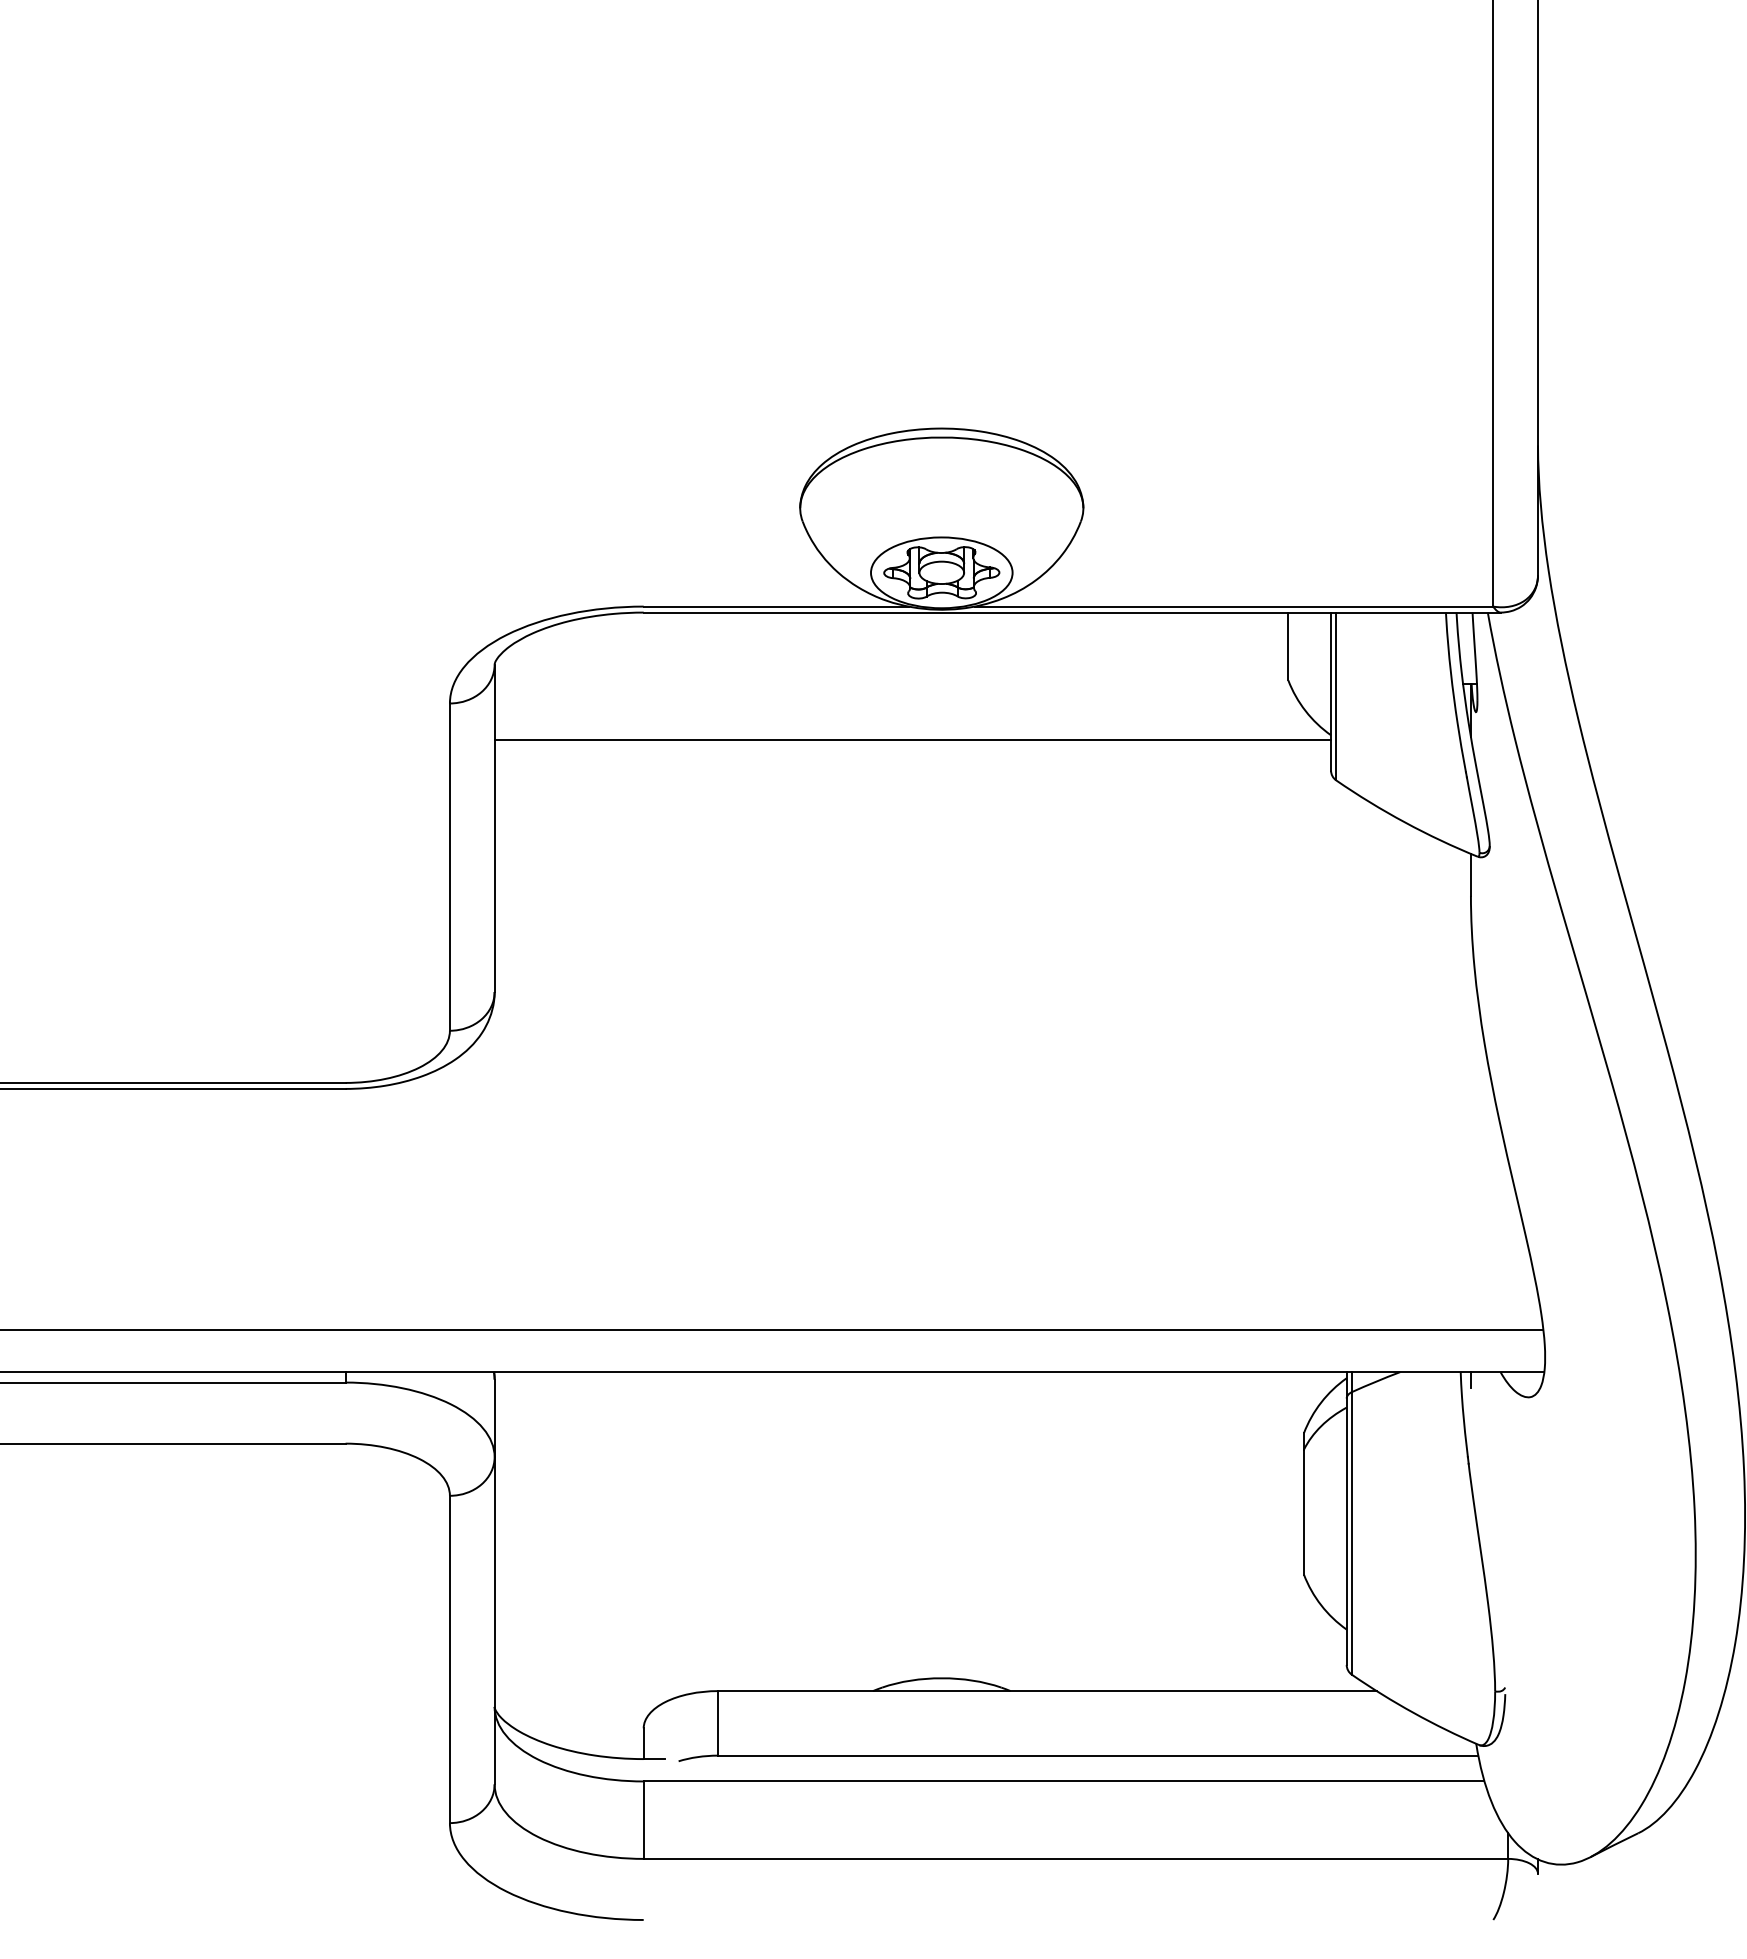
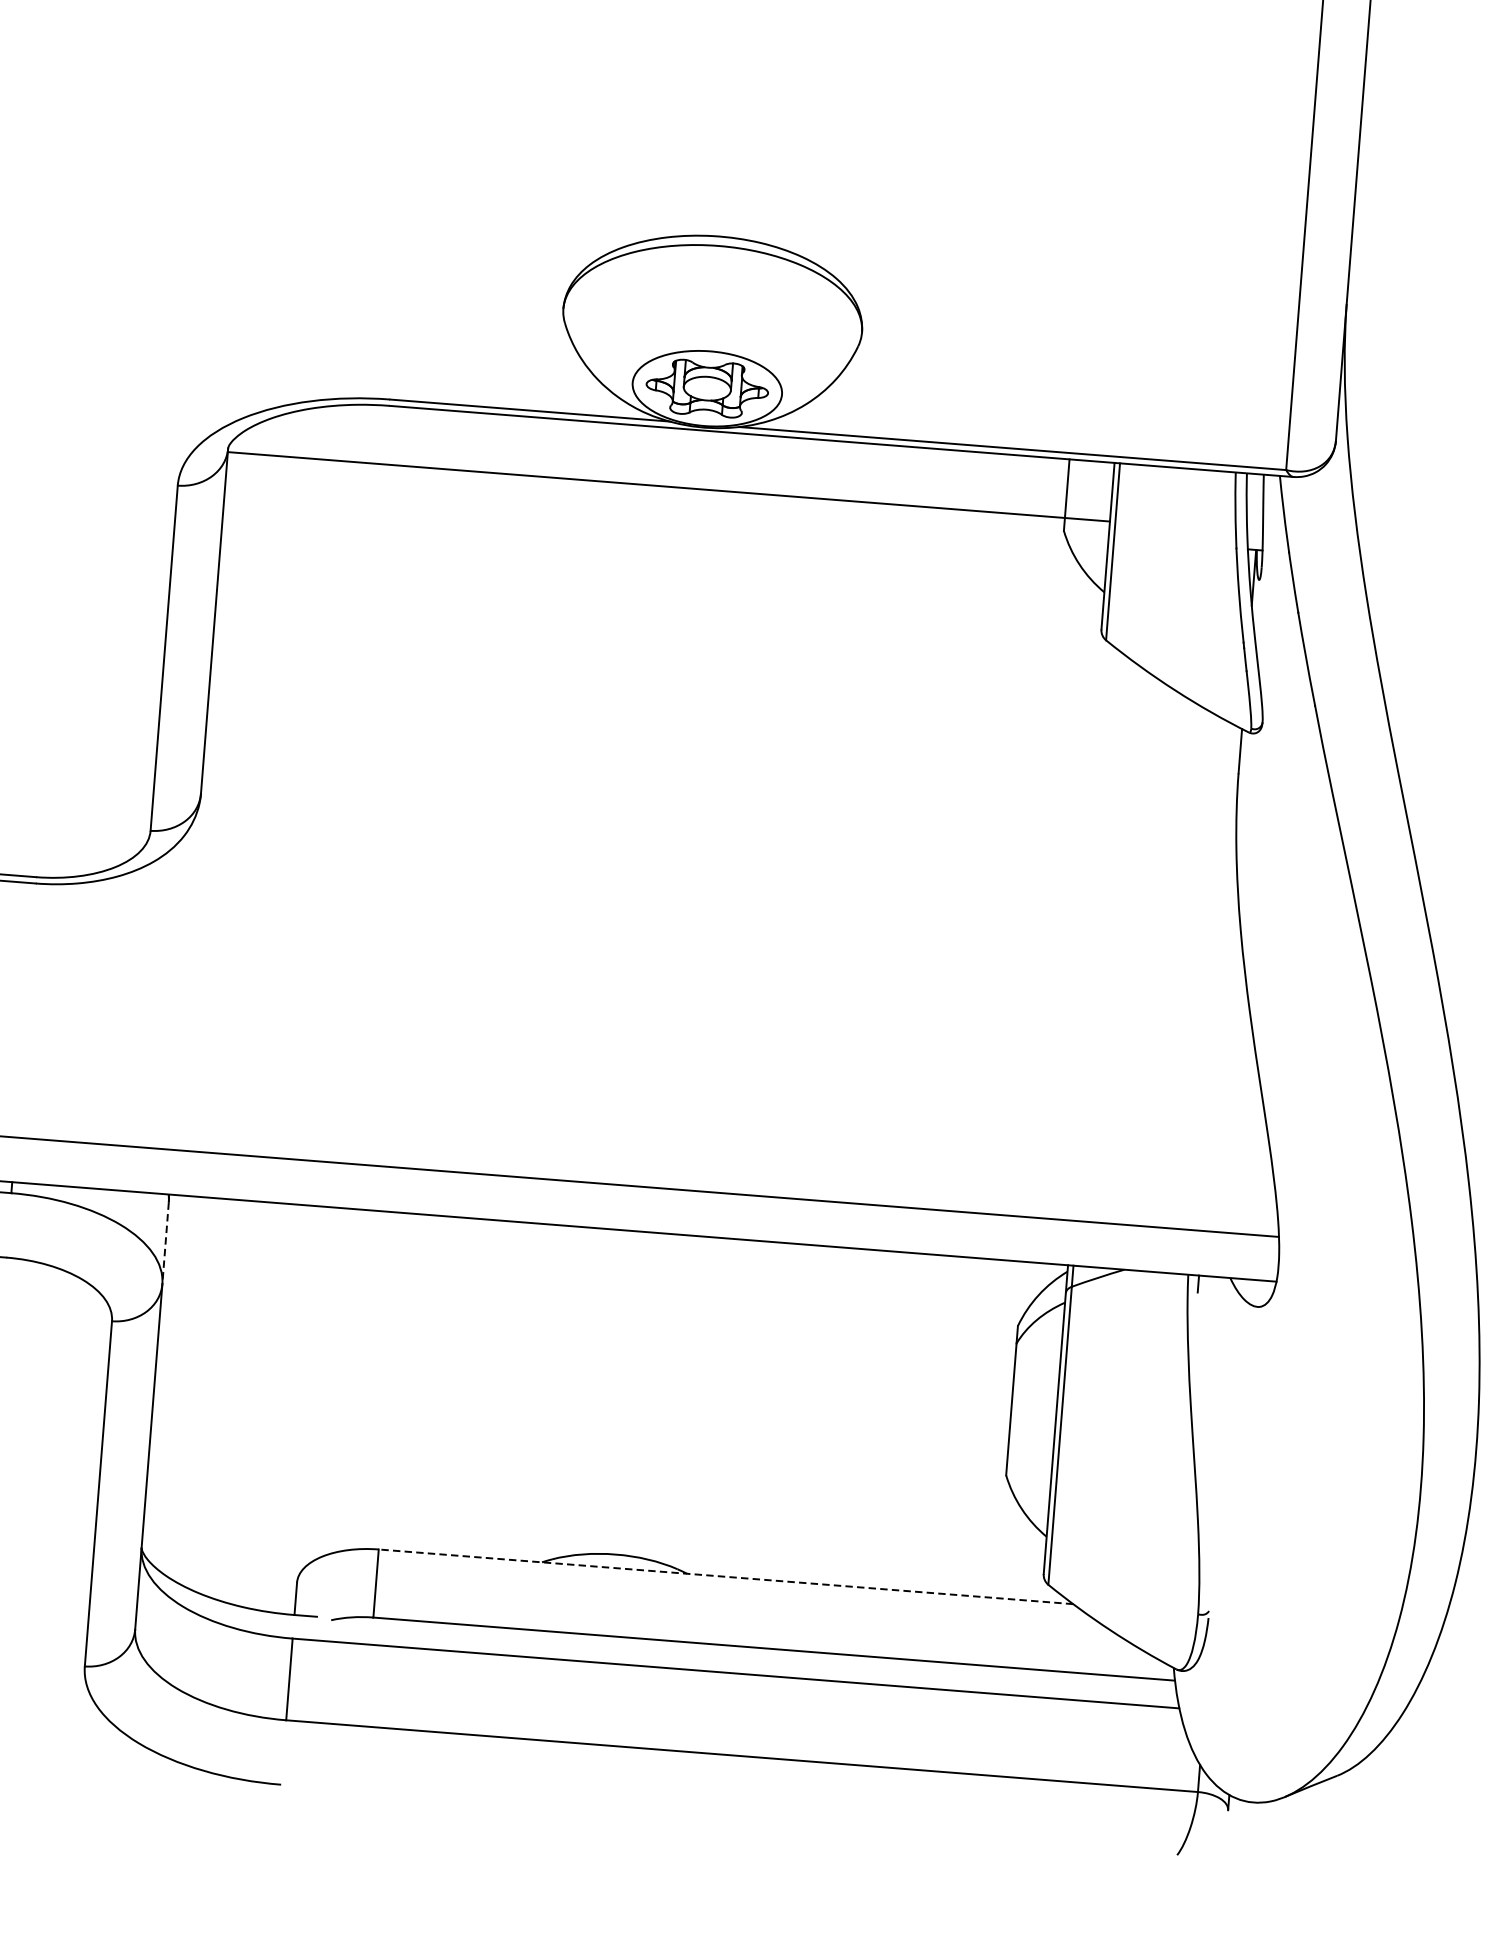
line: (912, 740) -> (668, 487), moved
line: (494, 1418) -> (165, 1243), solid -> dashed
line: (1046, 1691) -> (724, 1577), solid -> dashed

